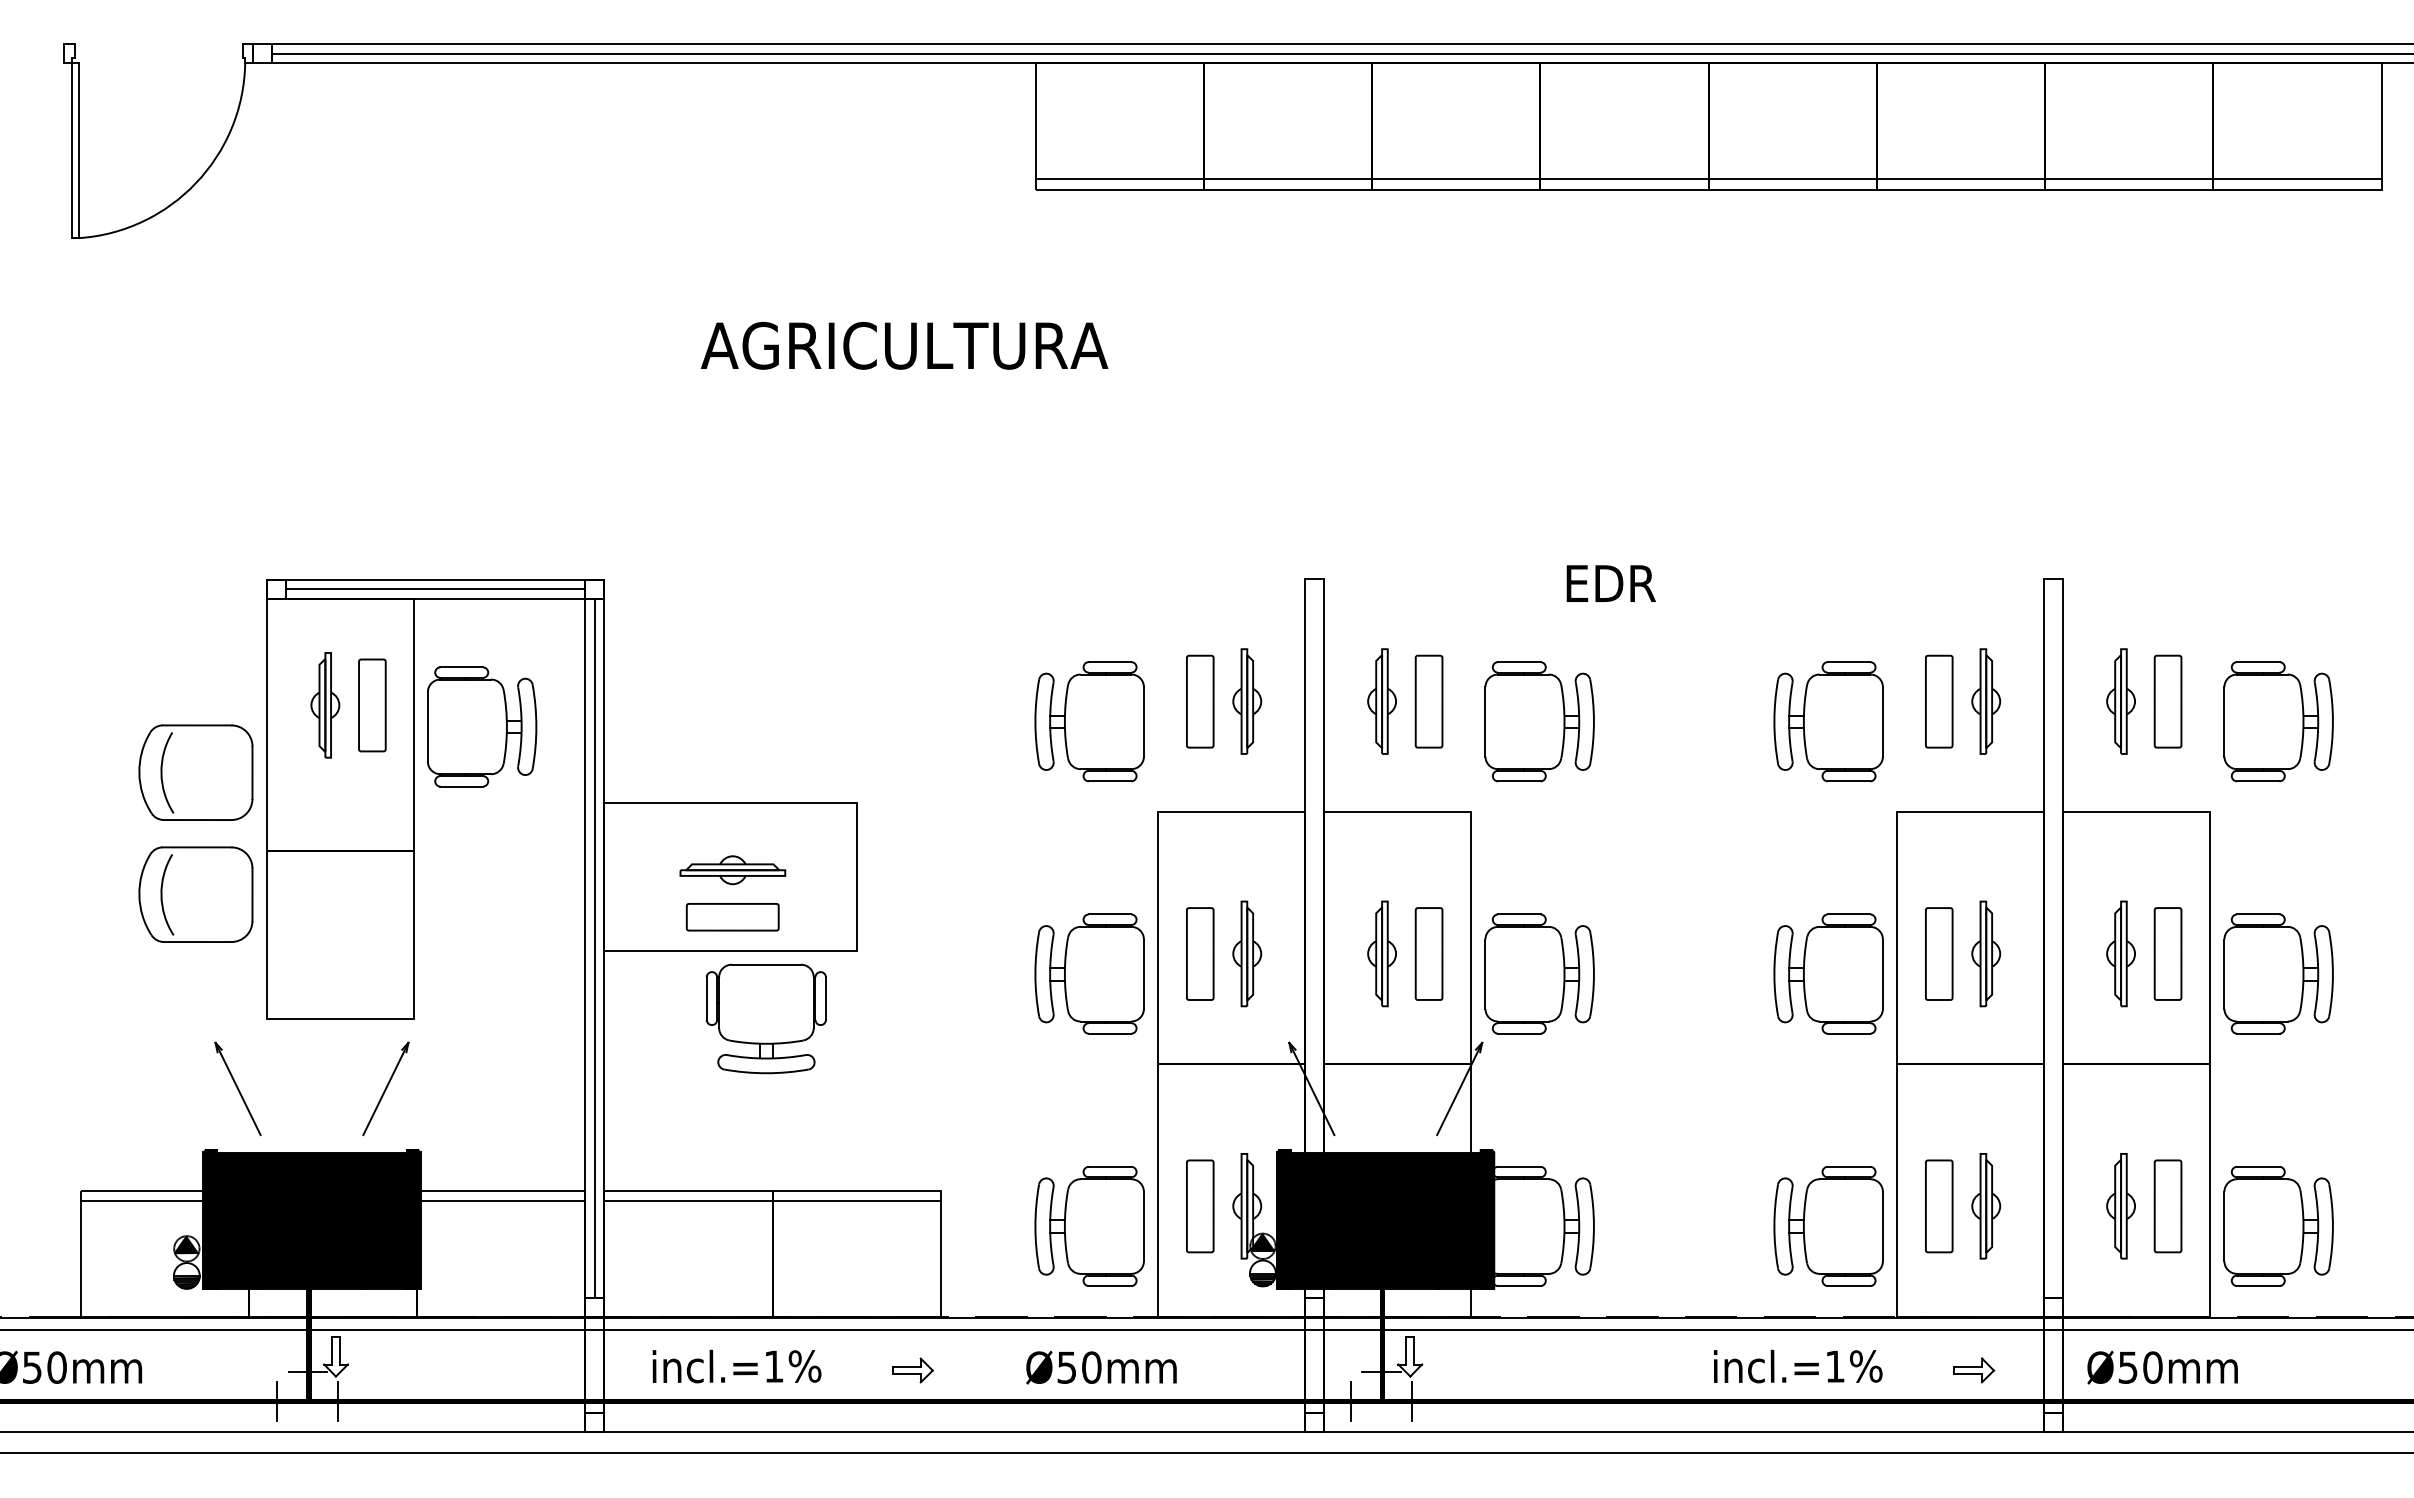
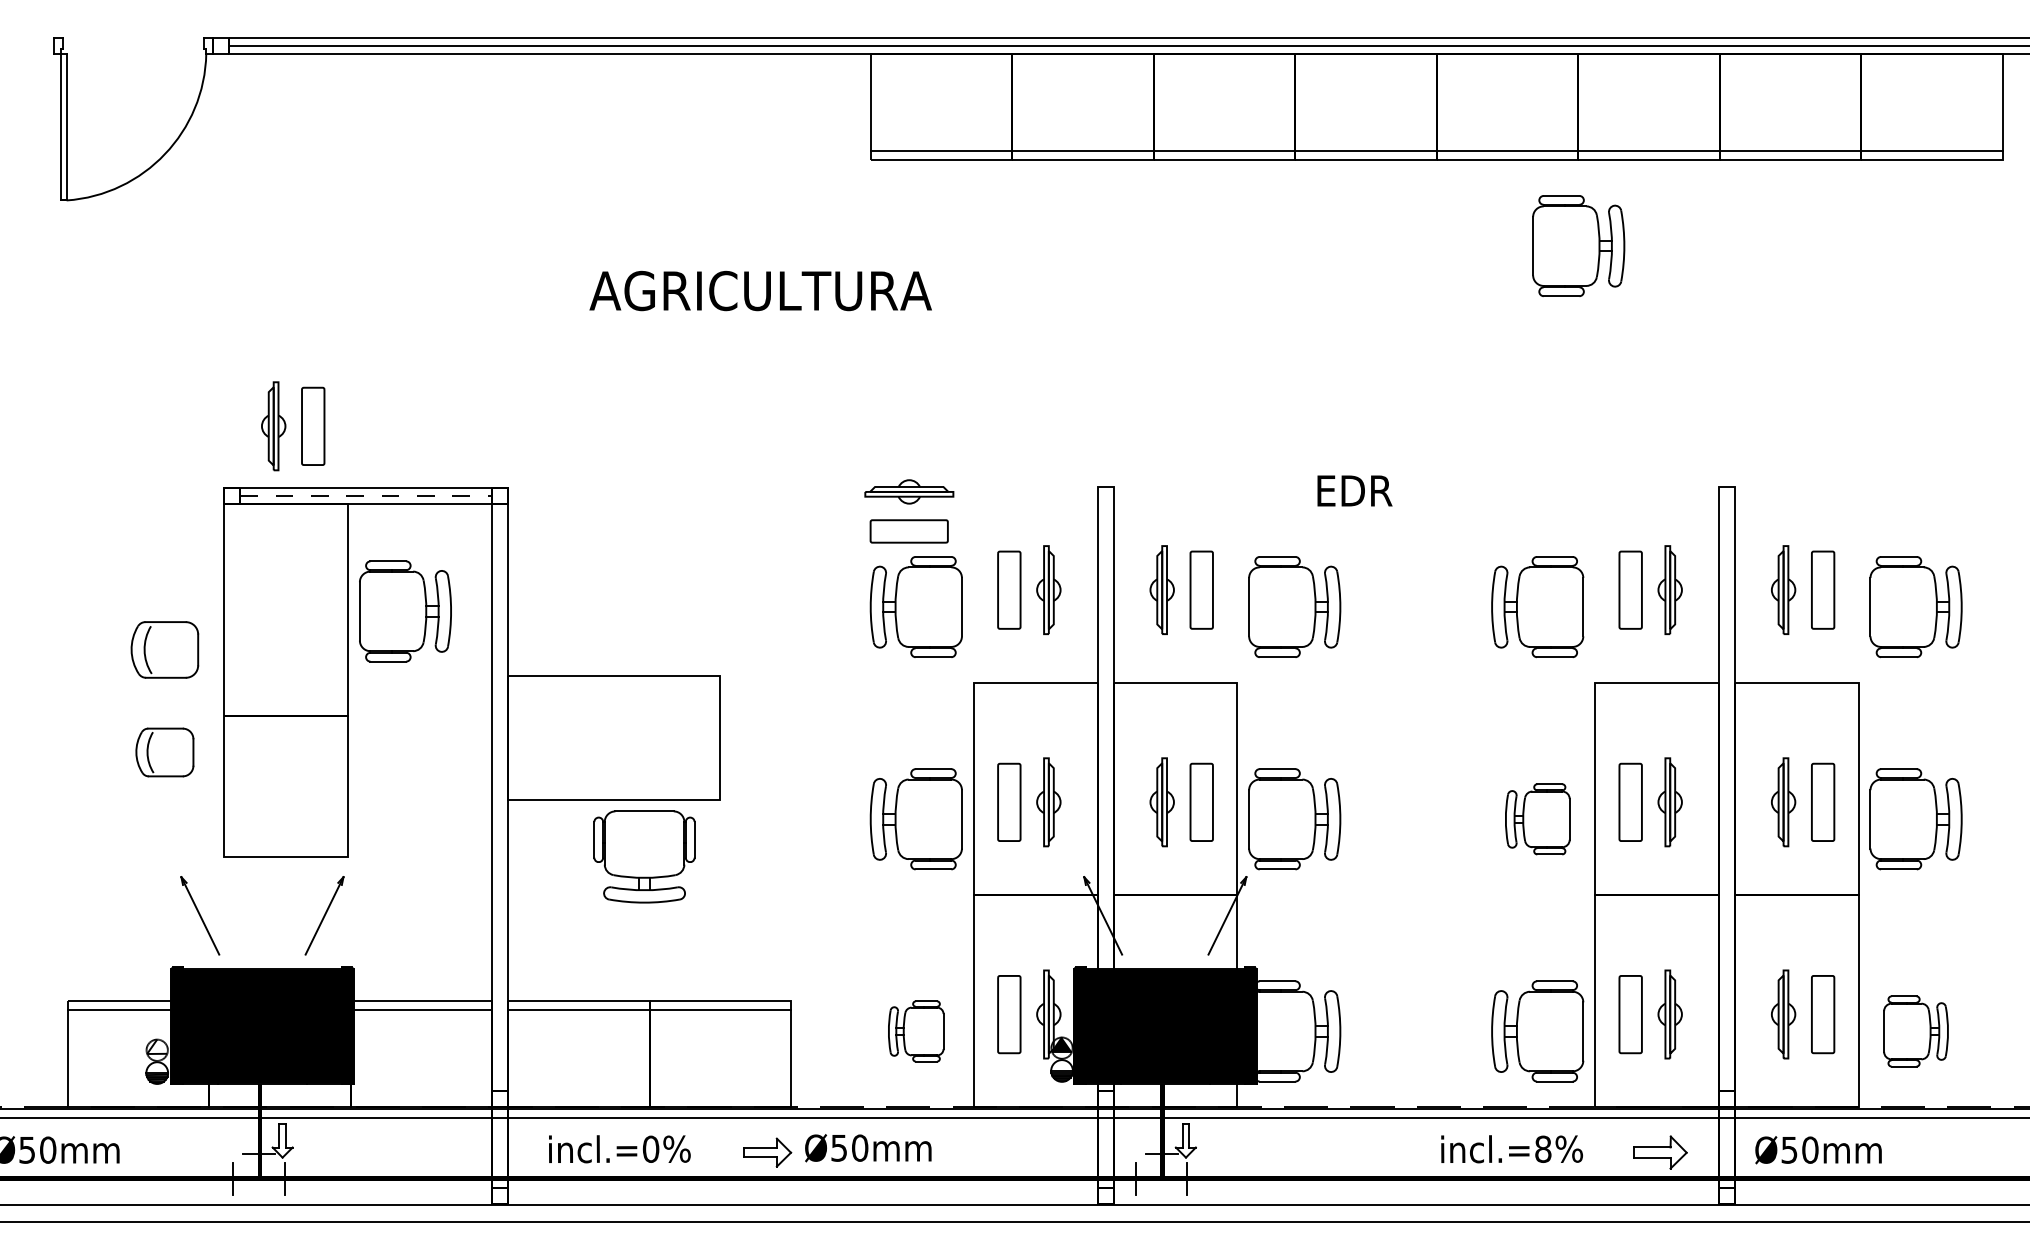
part: (1877, 291) -> (1578, 245), added
line: (435, 589) -> (366, 495), solid -> dashed
part: (340, 705) -> (286, 426), moved
part: (195, 772) -> (164, 649), size x0.7
part: (733, 885) -> (909, 504), moved
part: (195, 894) -> (164, 752), size x0.6
line: (595, 948) -> (500, 797), removed
part: (1828, 974) -> (1537, 819), size x0.7
part: (1088, 1226) -> (915, 1031), size x0.6
part: (2277, 1226) -> (1915, 1031), size x0.7
fill: (187, 1244) -> (157, 1046), removed
text: (773, 1365) -> (650, 1148), incl.=1%%% -> incl.=0%%%
text: (1835, 1365) -> (1543, 1148), incl.=1%%% -> incl.=8%%%
text: (1101, 1368) -> (868, 1148), moved
part: (912, 1370) -> (767, 1152), size x1.4
part: (1973, 1370) -> (1659, 1152), size x1.6

